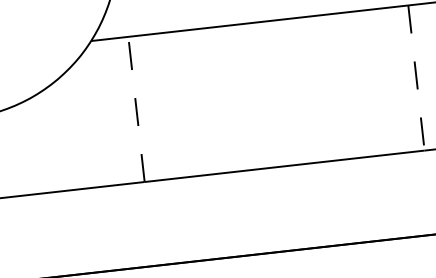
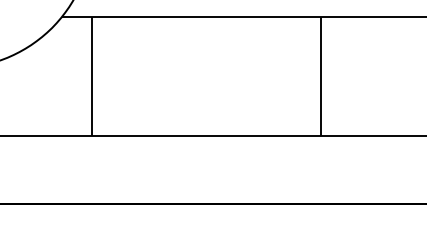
line: (415, 78) -> (320, 76), dashed -> solid
line: (136, 108) -> (92, 75), dashed -> solid

